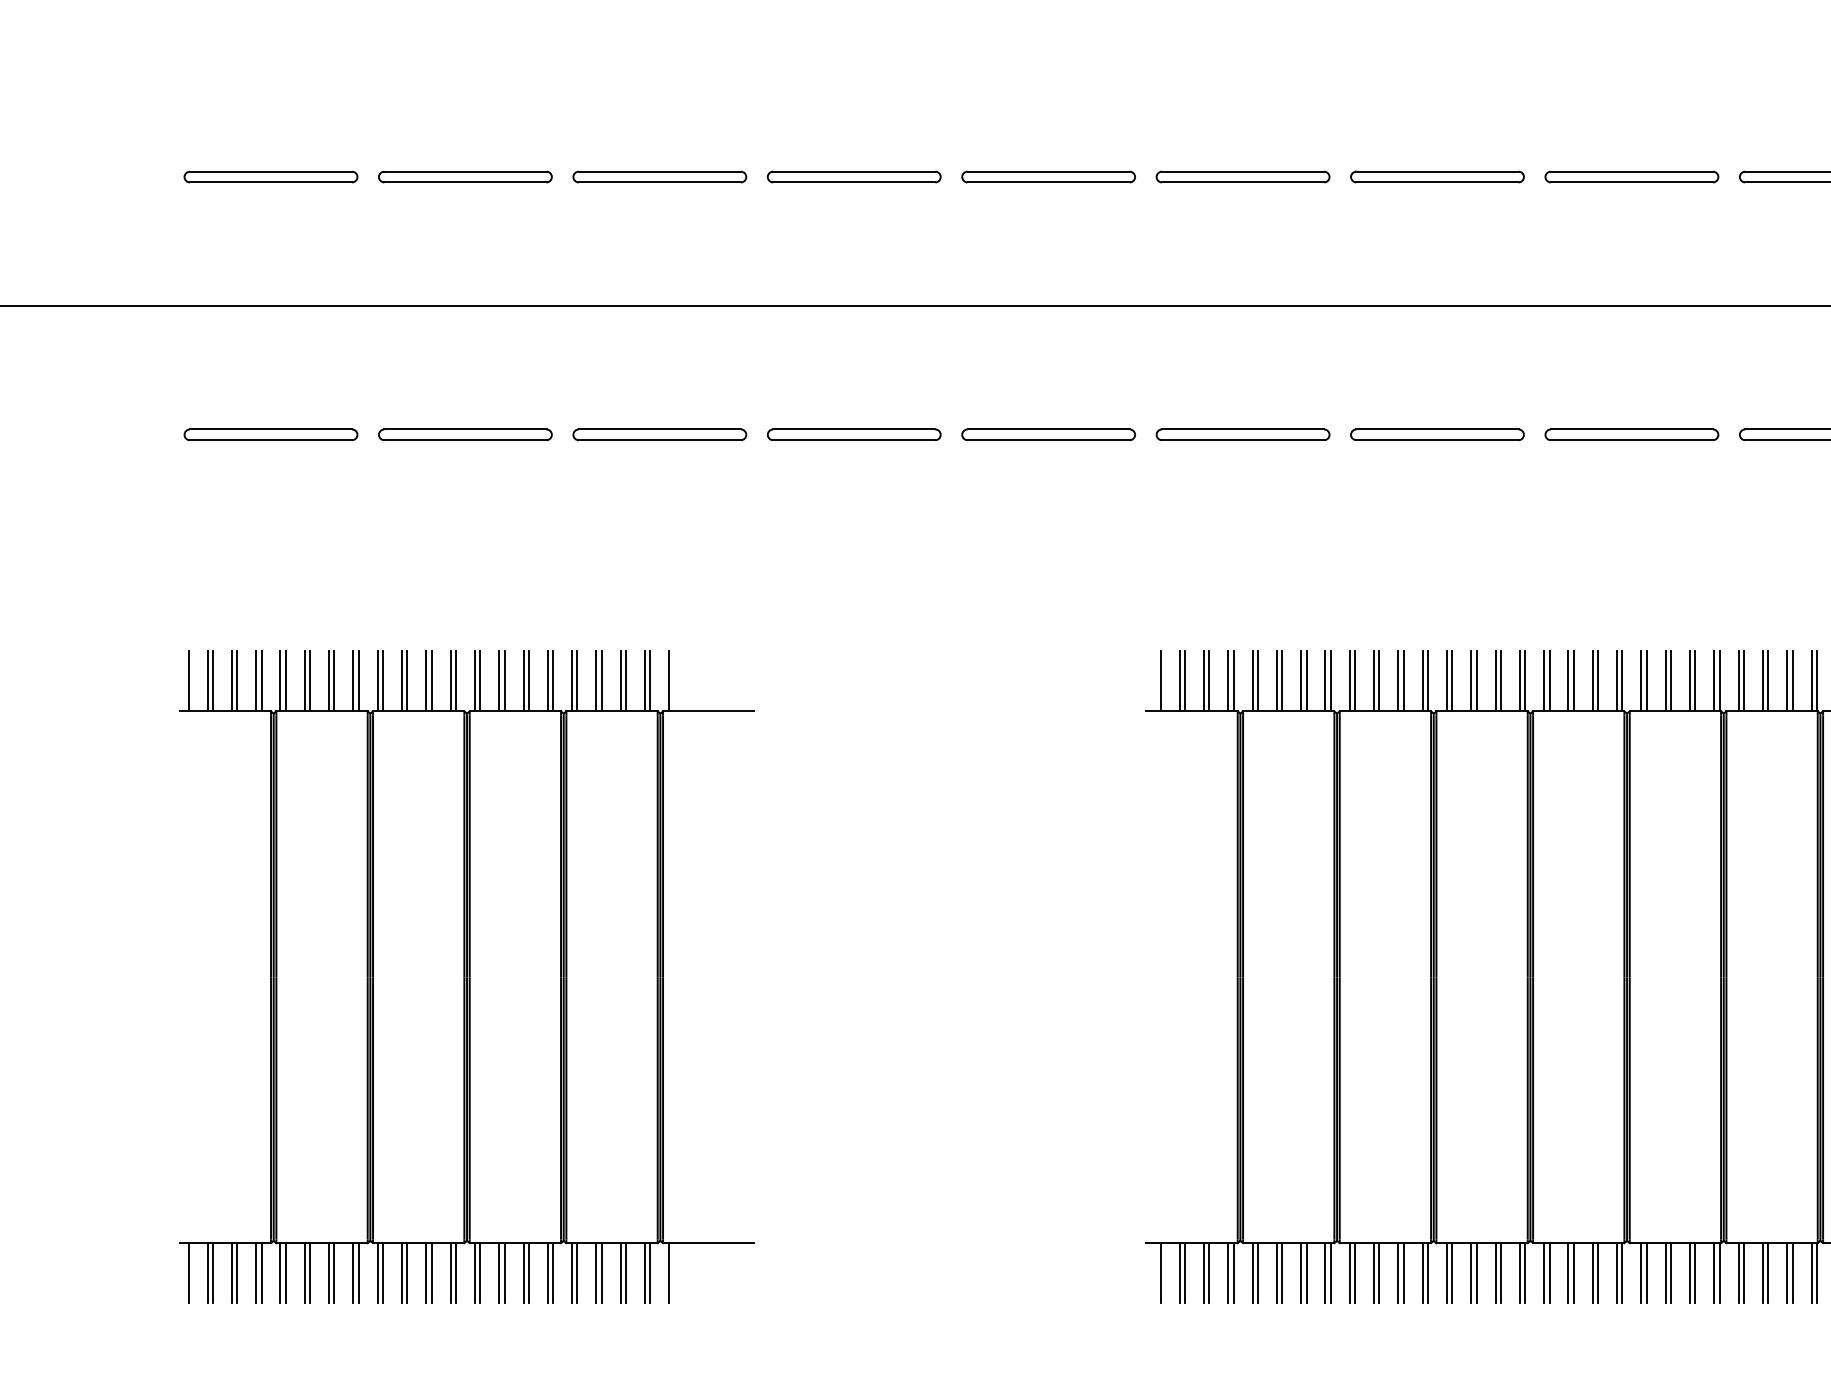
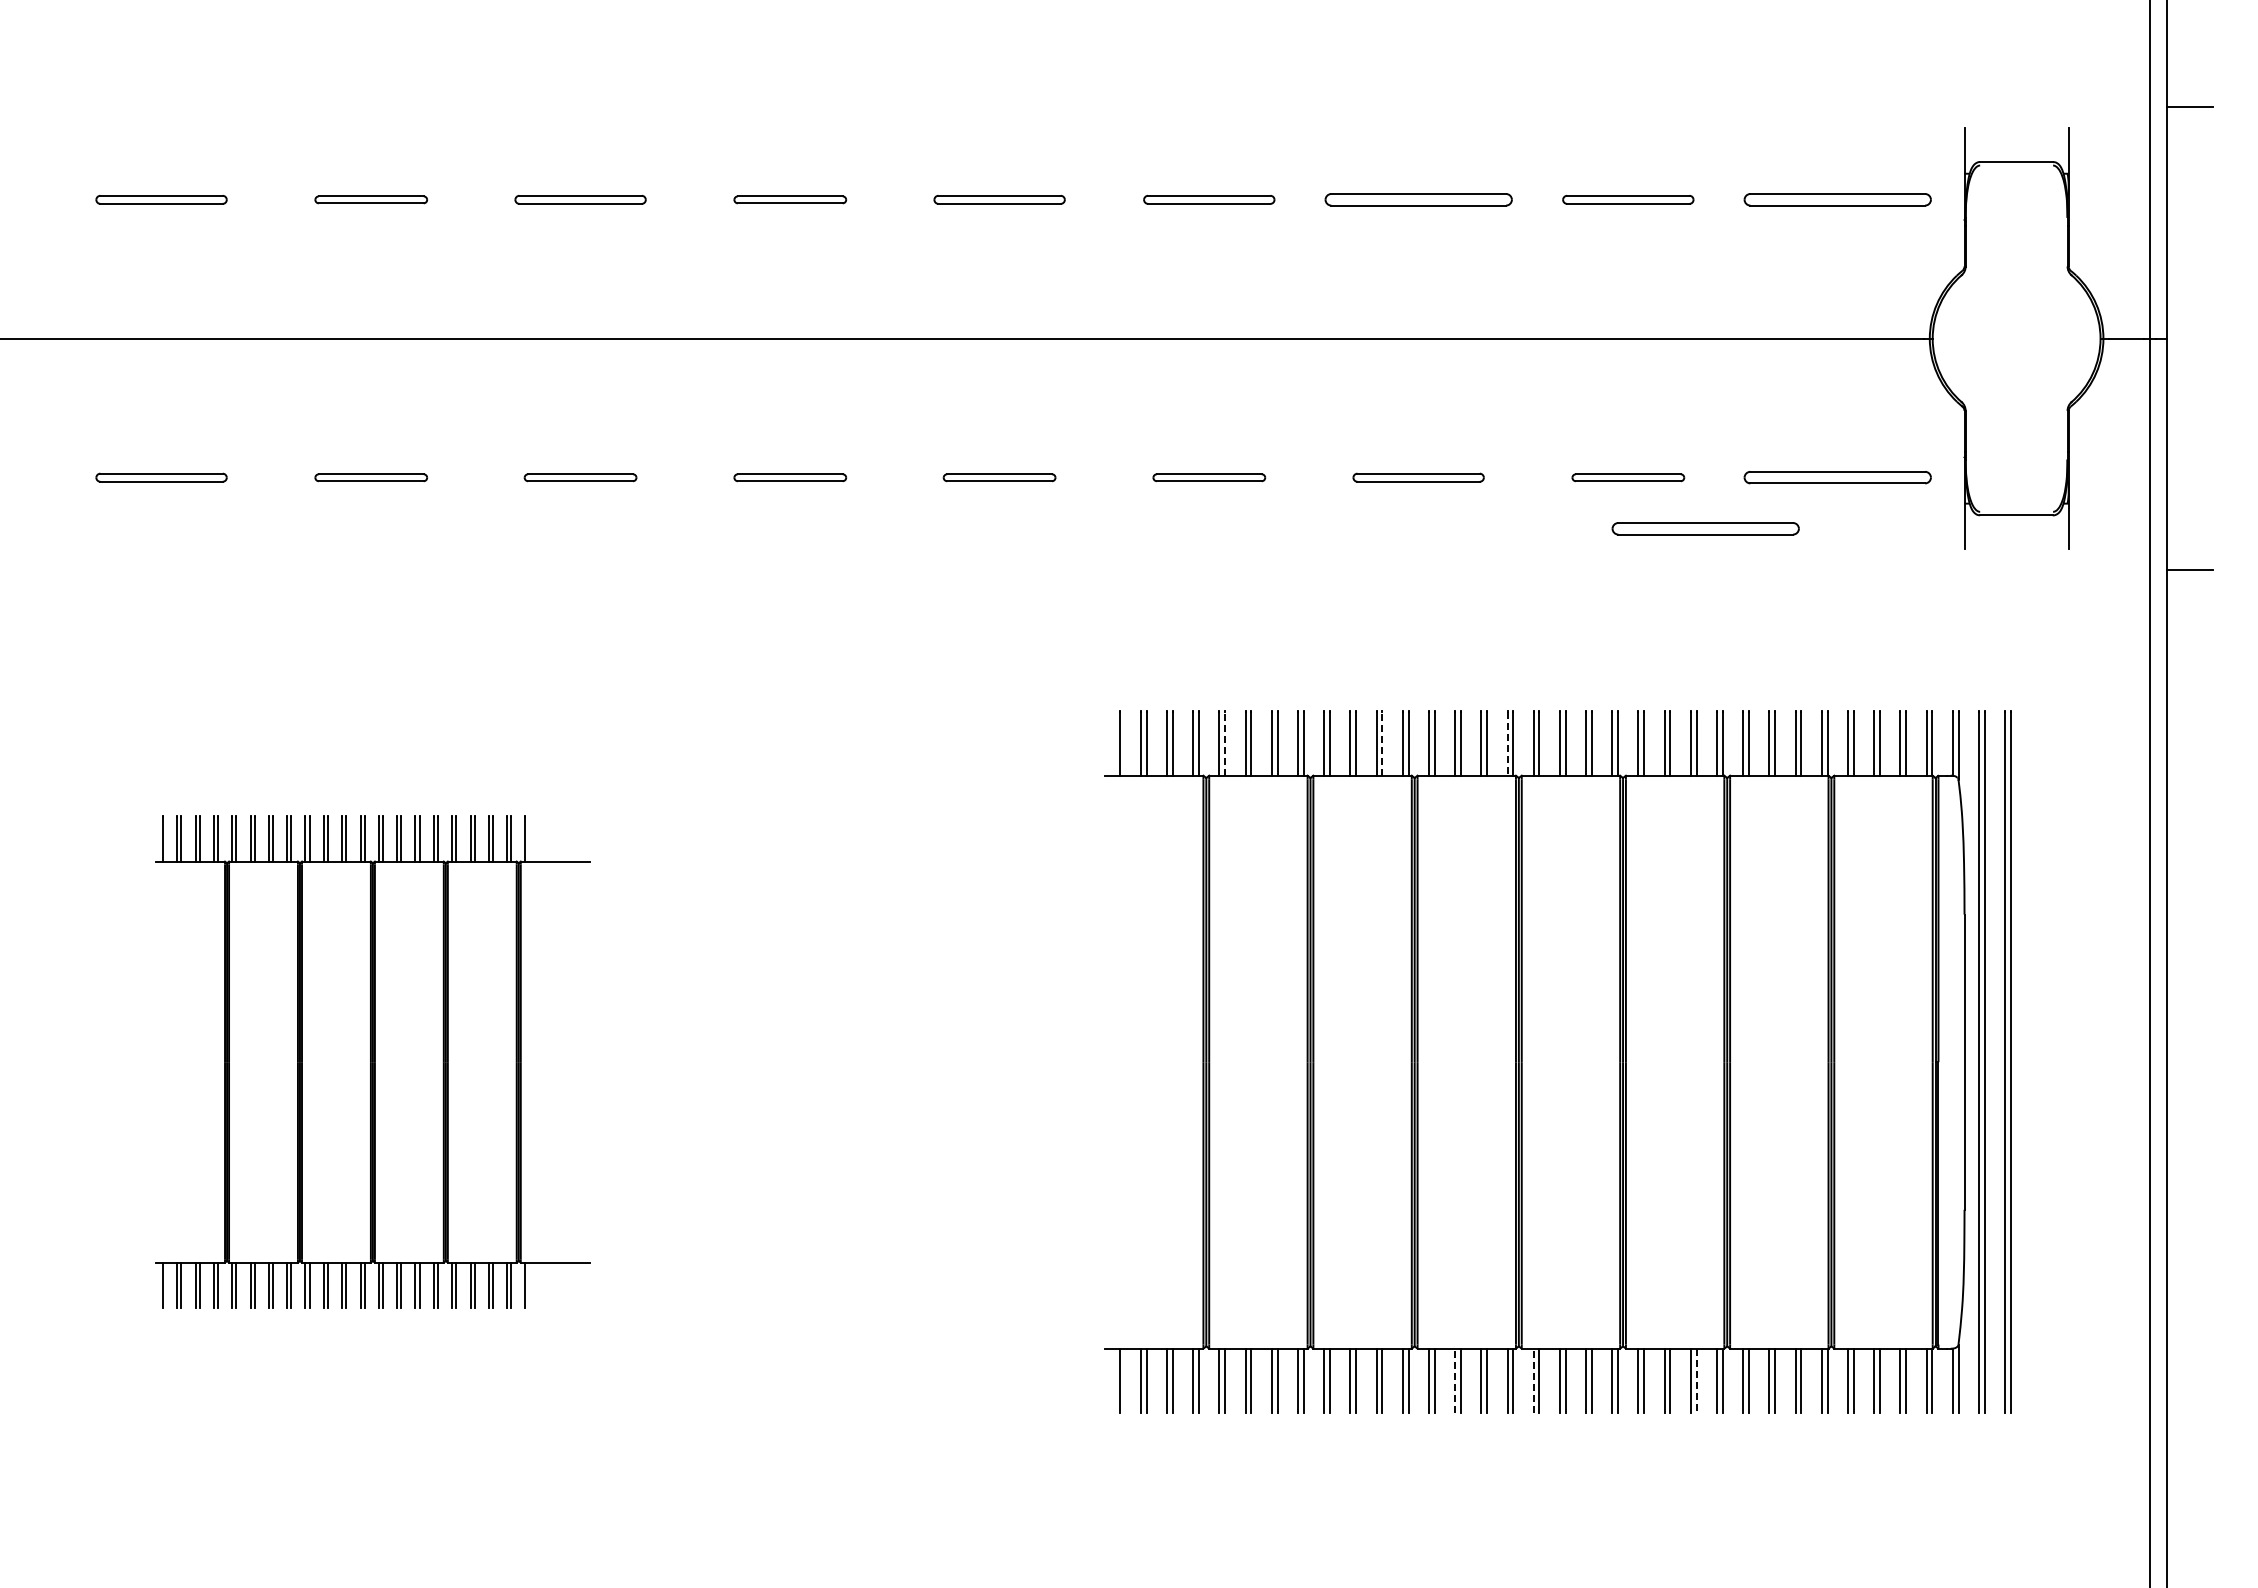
part: (270, 176) -> (161, 199), size x0.7
part: (465, 176) -> (371, 199), size x0.6
part: (659, 176) -> (580, 199), size x0.7
part: (854, 176) -> (790, 199), size x0.6
part: (1048, 176) -> (999, 199), size x0.7
part: (1243, 176) -> (1209, 199), size x0.7
part: (1632, 176) -> (1628, 199), size x0.7
part: (270, 434) -> (161, 477), size x0.7
part: (465, 434) -> (371, 477), size x0.6
part: (659, 434) -> (580, 477), size x0.6
part: (854, 434) -> (790, 477), size x0.6
part: (1048, 434) -> (999, 477), size x0.6
part: (1243, 434) -> (1209, 477), size x0.6
part: (1437, 434) -> (1418, 477), size x0.7
part: (1632, 434) -> (1628, 477), size x0.6
part: (1703, 482) -> (1705, 528), added
line: (1258, 681) -> (1225, 743), solid -> dashed
line: (1403, 681) -> (1382, 743), solid -> dashed
line: (1519, 682) -> (1507, 744), solid -> dashed
part: (466, 976) -> (372, 1061), size x0.7
line: (1471, 1272) -> (1455, 1380), solid -> dashed
line: (1543, 1272) -> (1533, 1380), solid -> dashed
line: (1695, 1273) -> (1696, 1381), solid -> dashed

